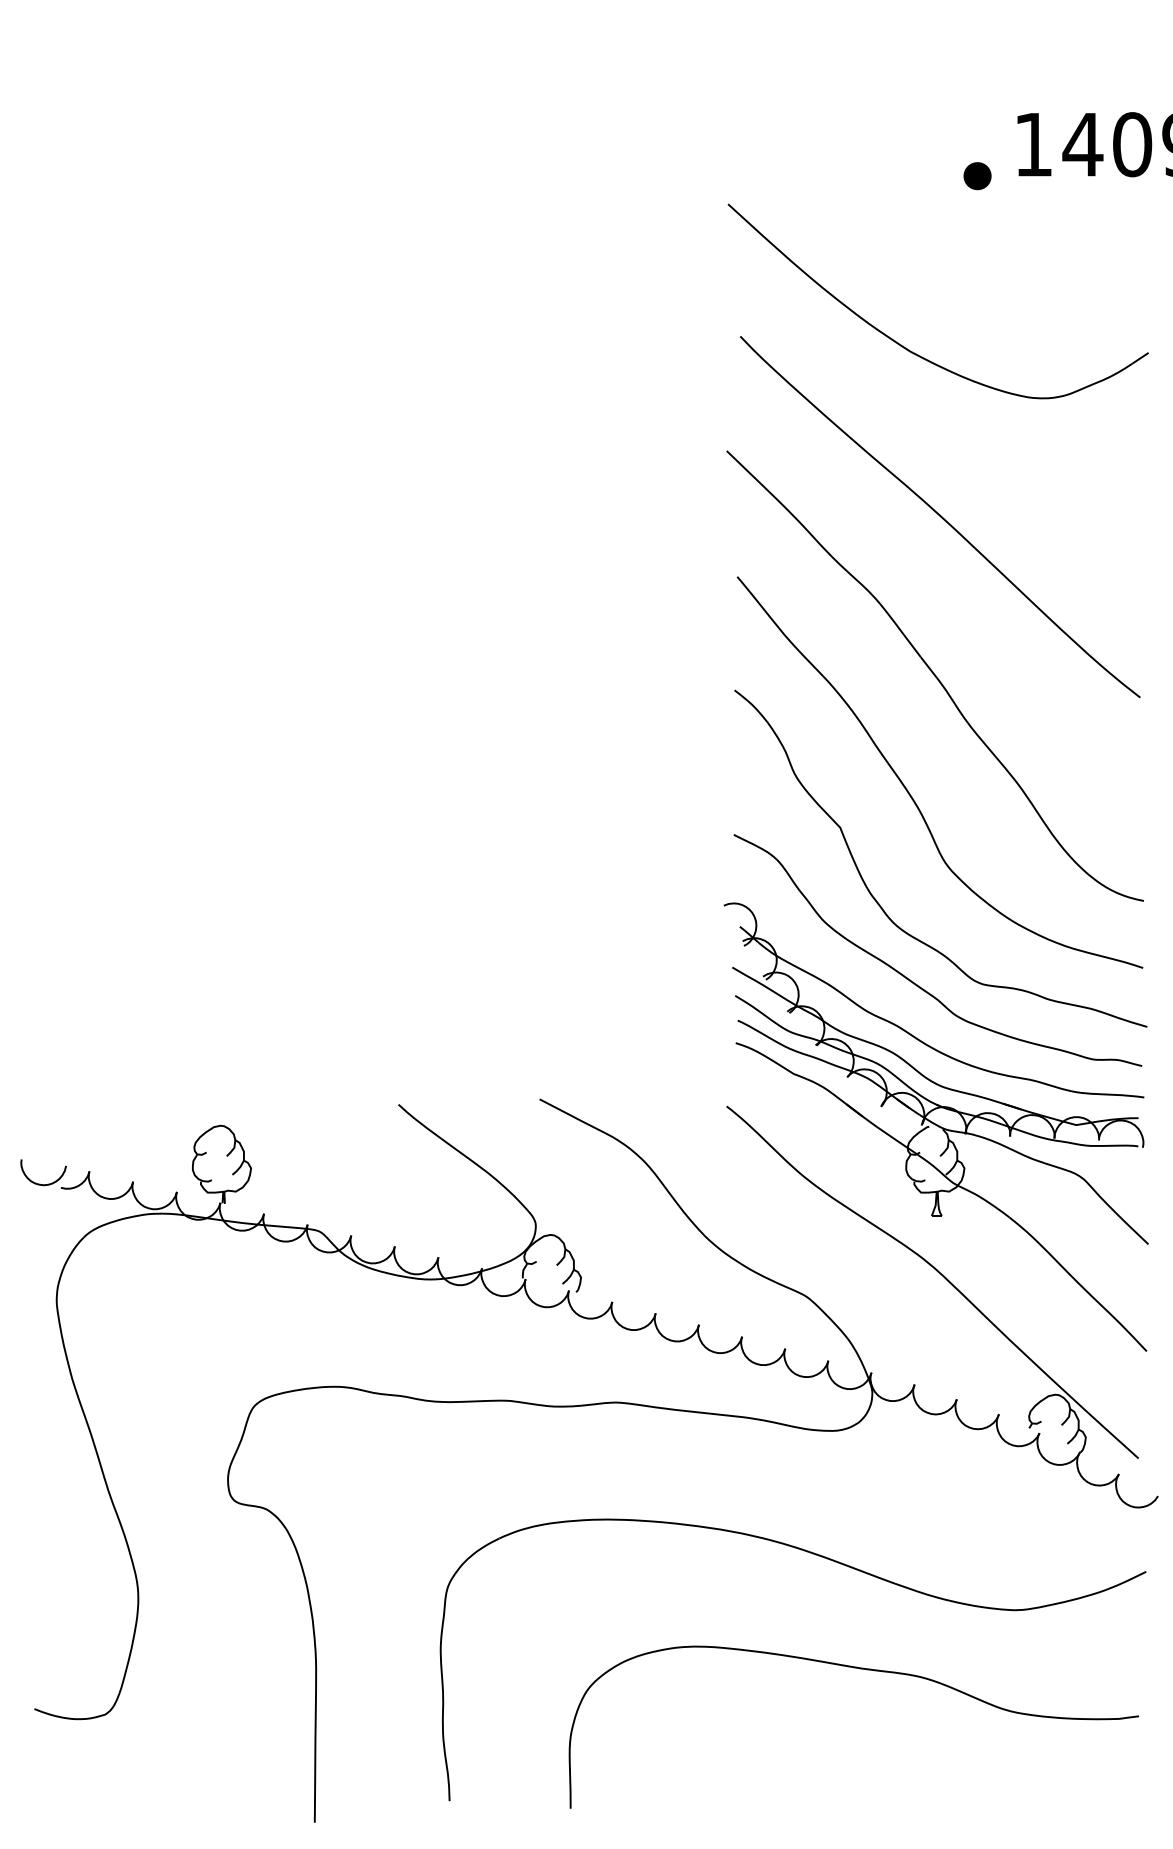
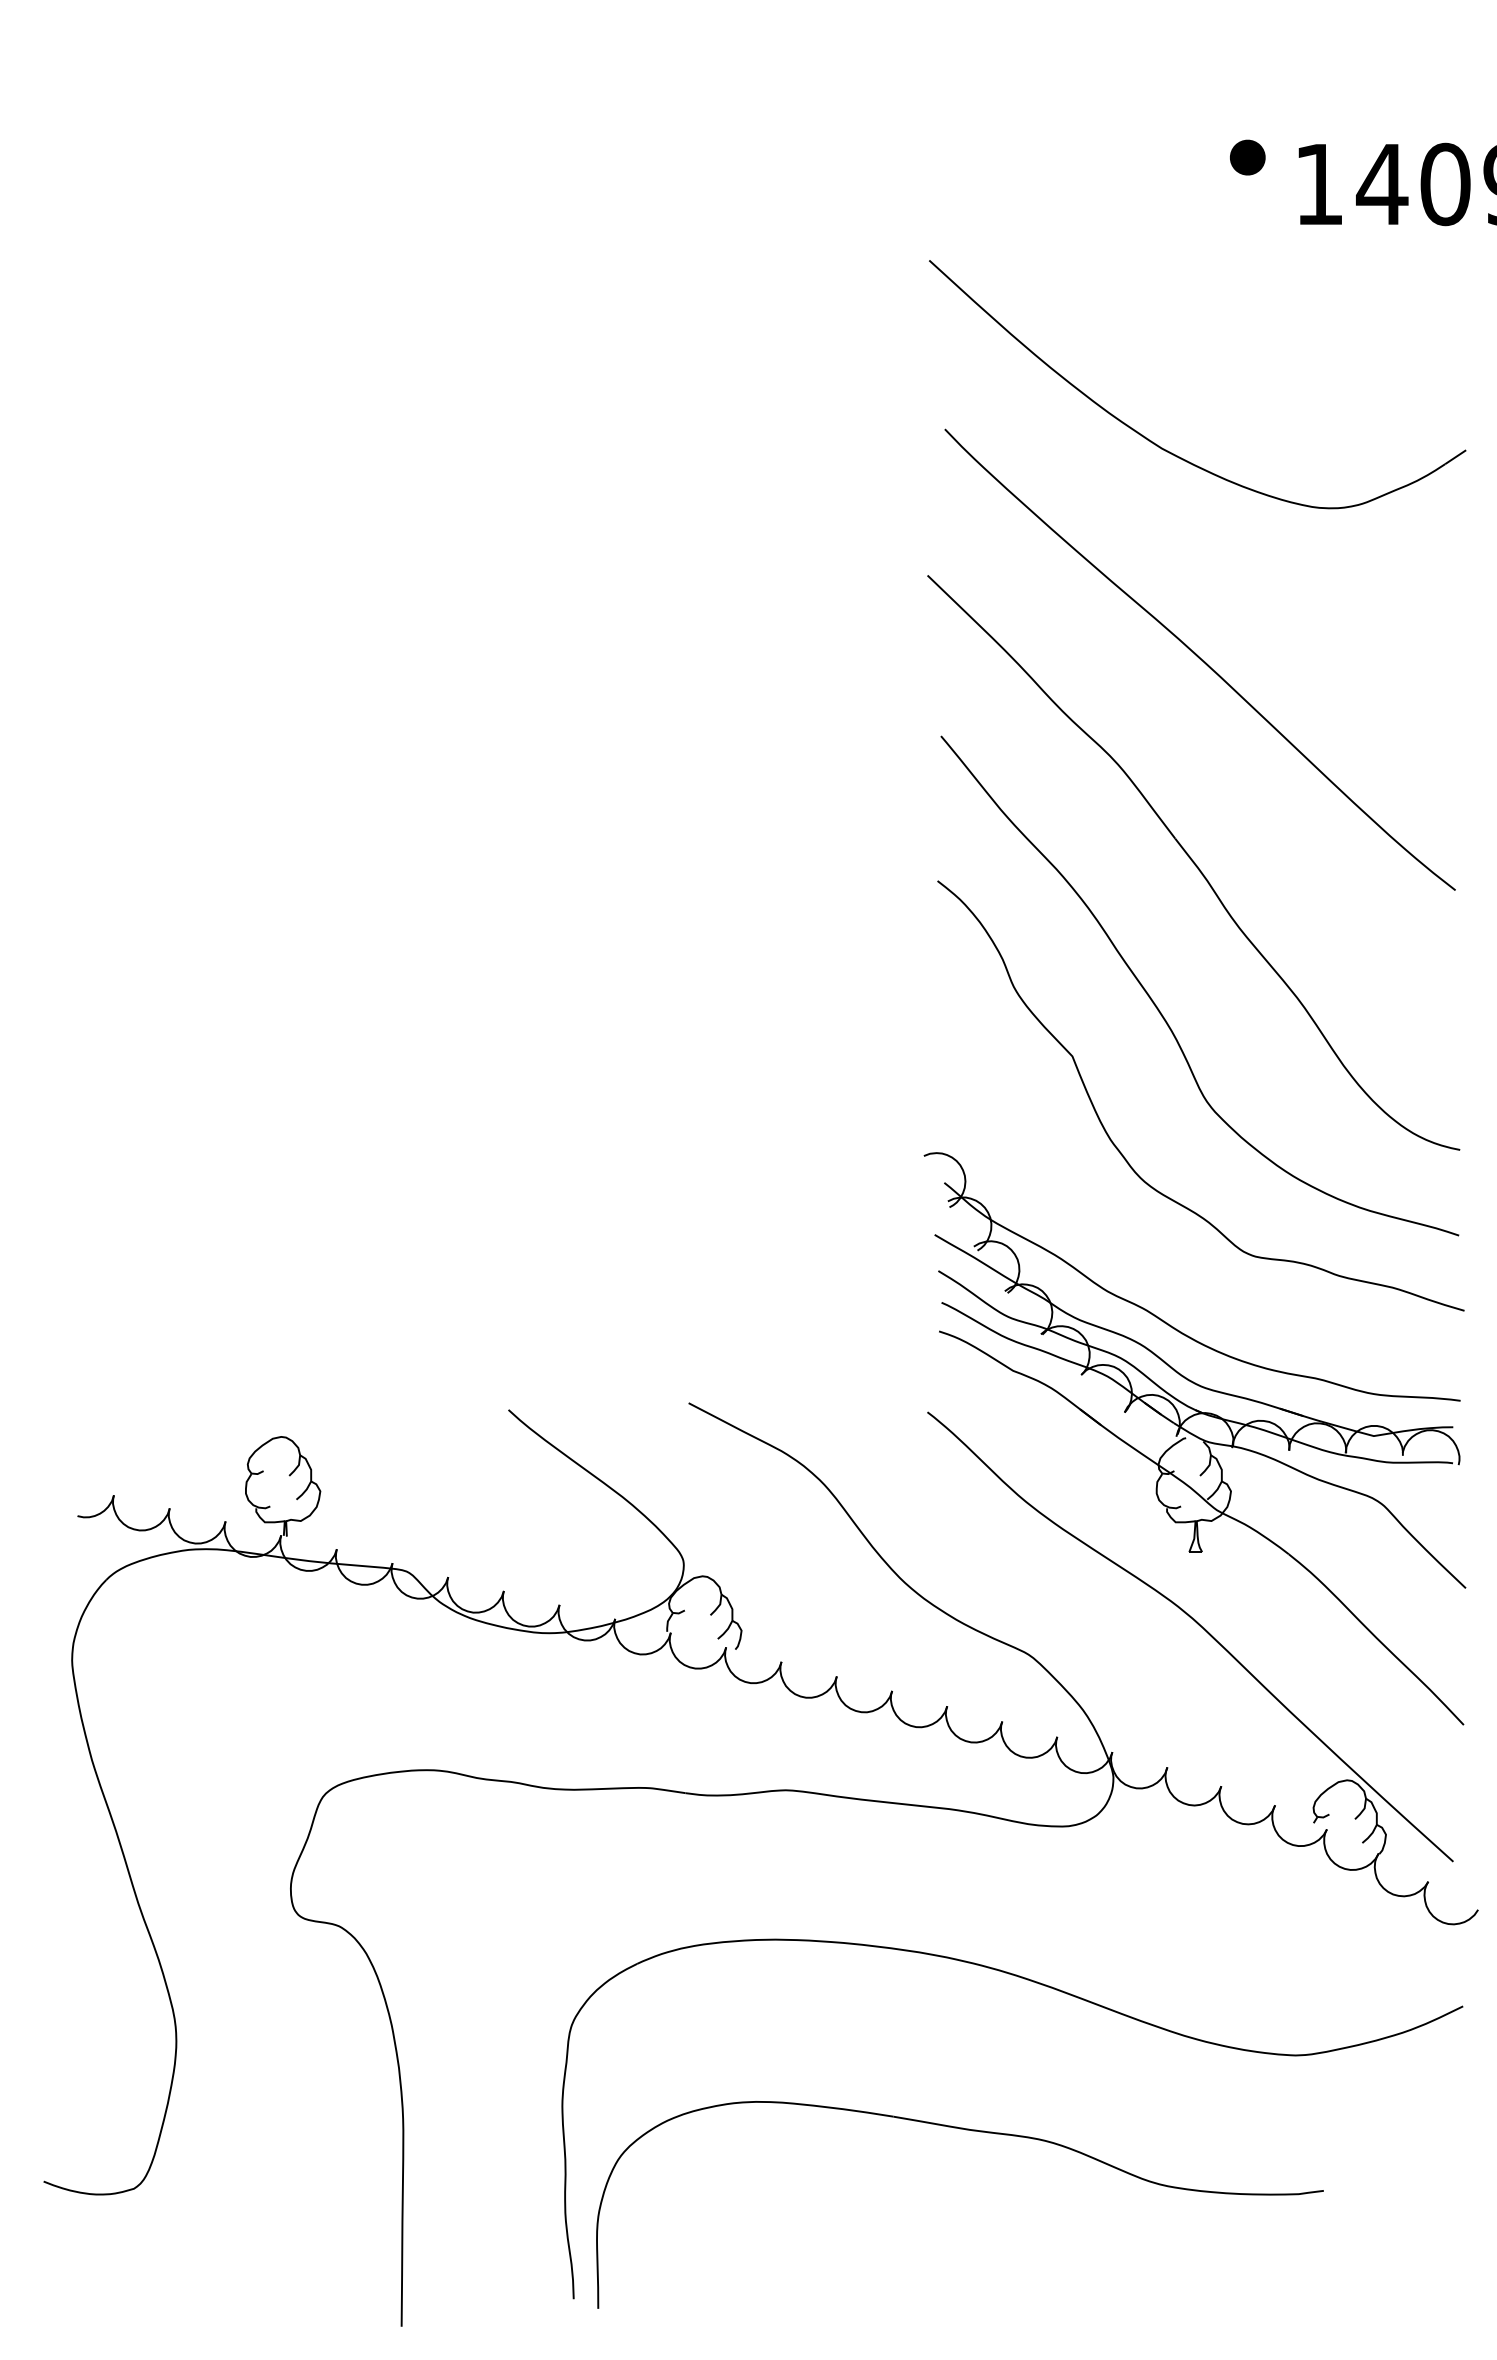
part: (977, 176) -> (1247, 157), moved
curve: (913, 982) -> (1166, 1253), removed
curve: (42, 1184) -> (54, 1511), removed
part: (863, 1669) -> (972, 2131), moved

